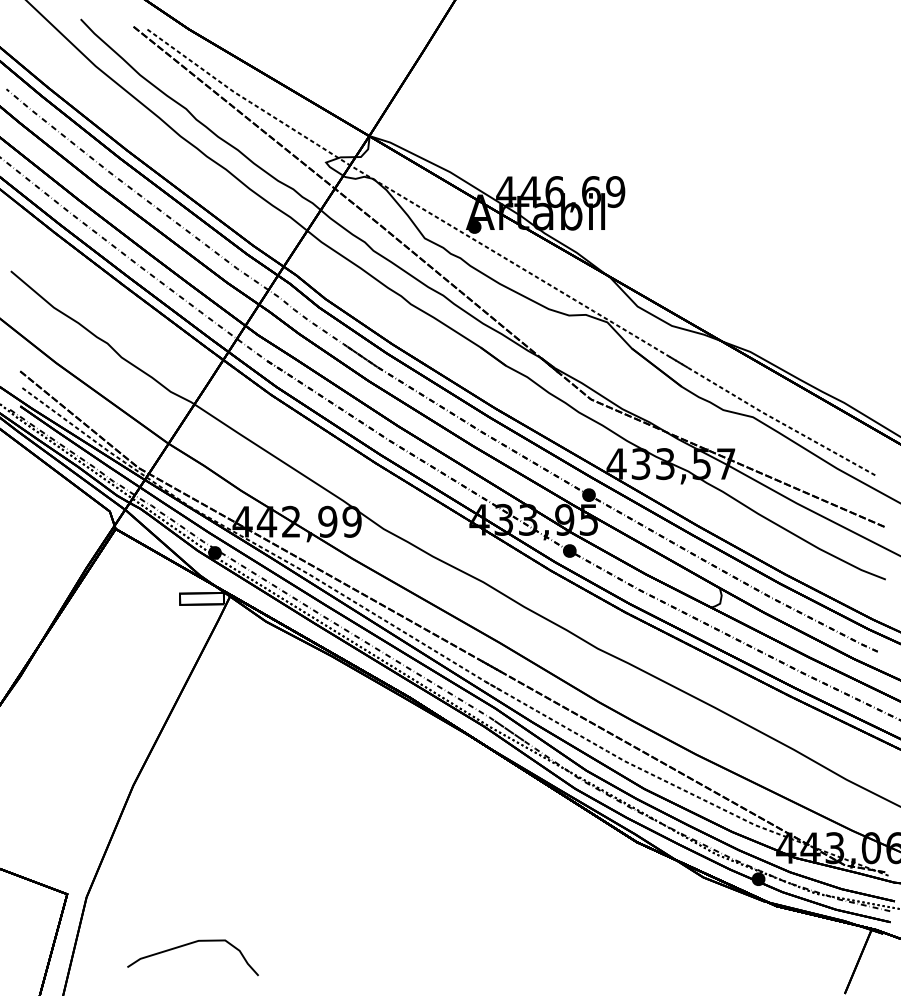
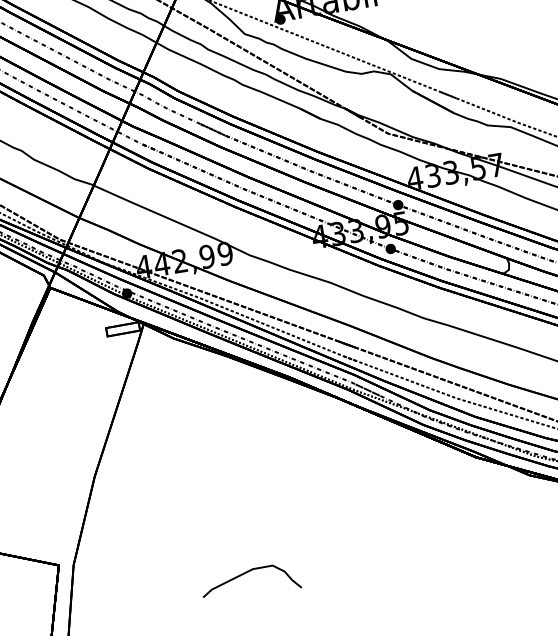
curve: (187, 945) -> (245, 573), moved

